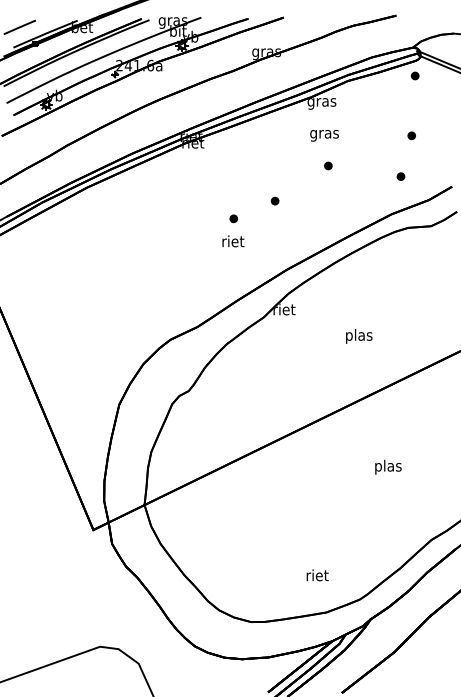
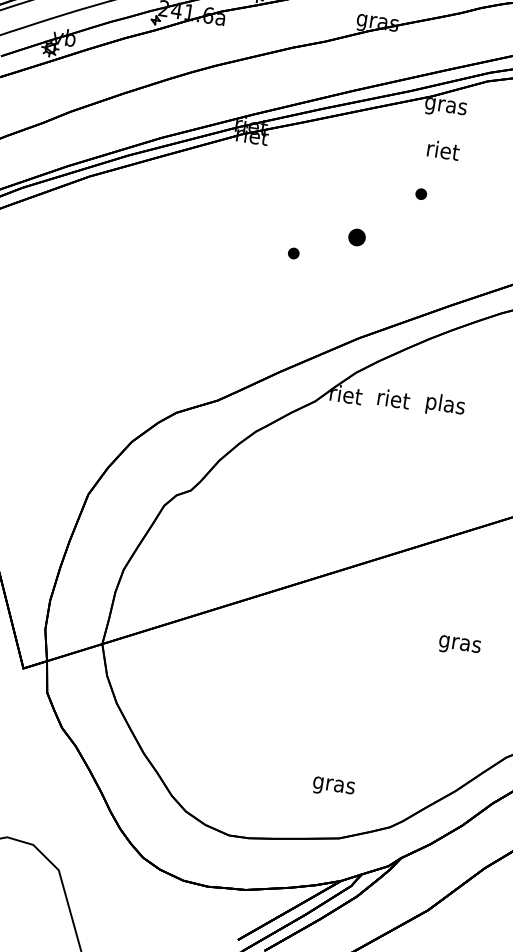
text: (324, 133) -> (442, 151), gras -> riet
part: (328, 165) -> (421, 193), moved
part: (274, 200) -> (356, 236), size x1.6
text: (233, 241) -> (394, 399), moved
text: (359, 336) -> (445, 405), moved
text: (387, 466) -> (459, 642), plas -> gras
text: (316, 576) -> (332, 784), riet -> gras

